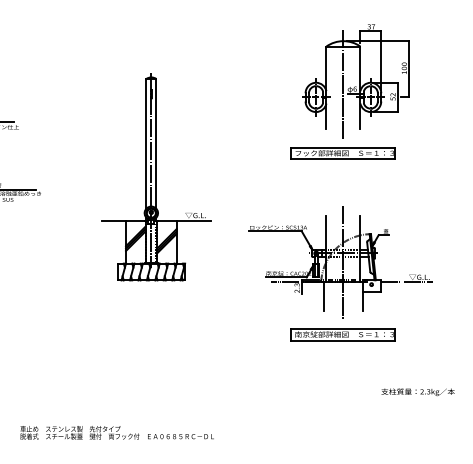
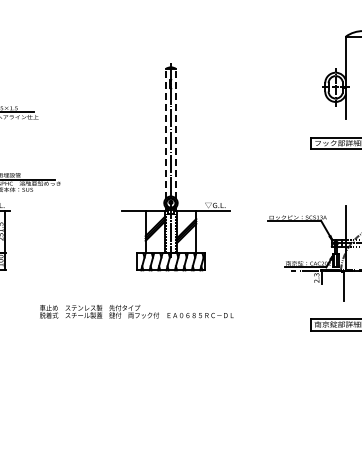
line: (146, 143) -> (166, 133), solid -> dashed
line: (156, 143) -> (176, 133), solid -> dashed
text: (116, 432) -> (136, 311), moved

